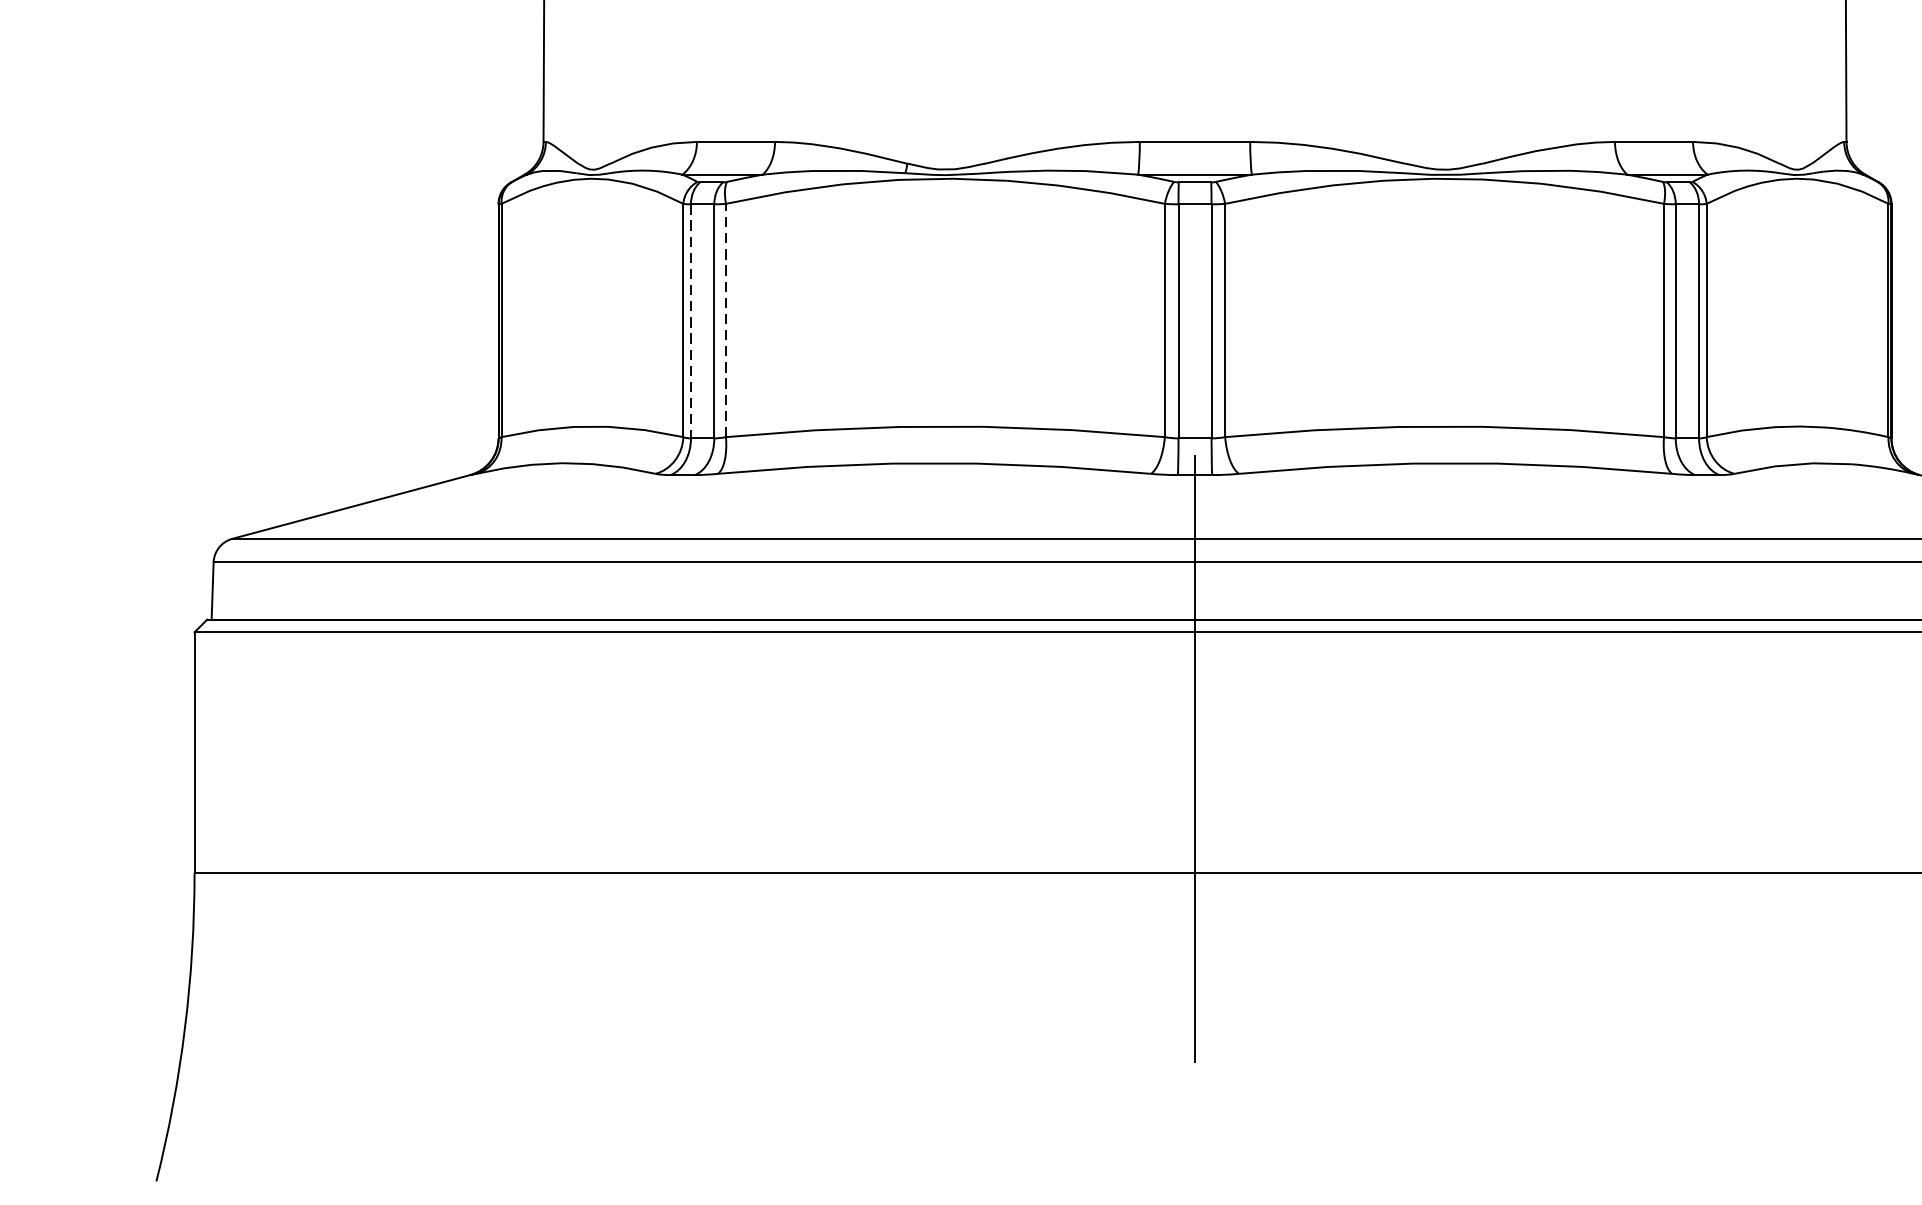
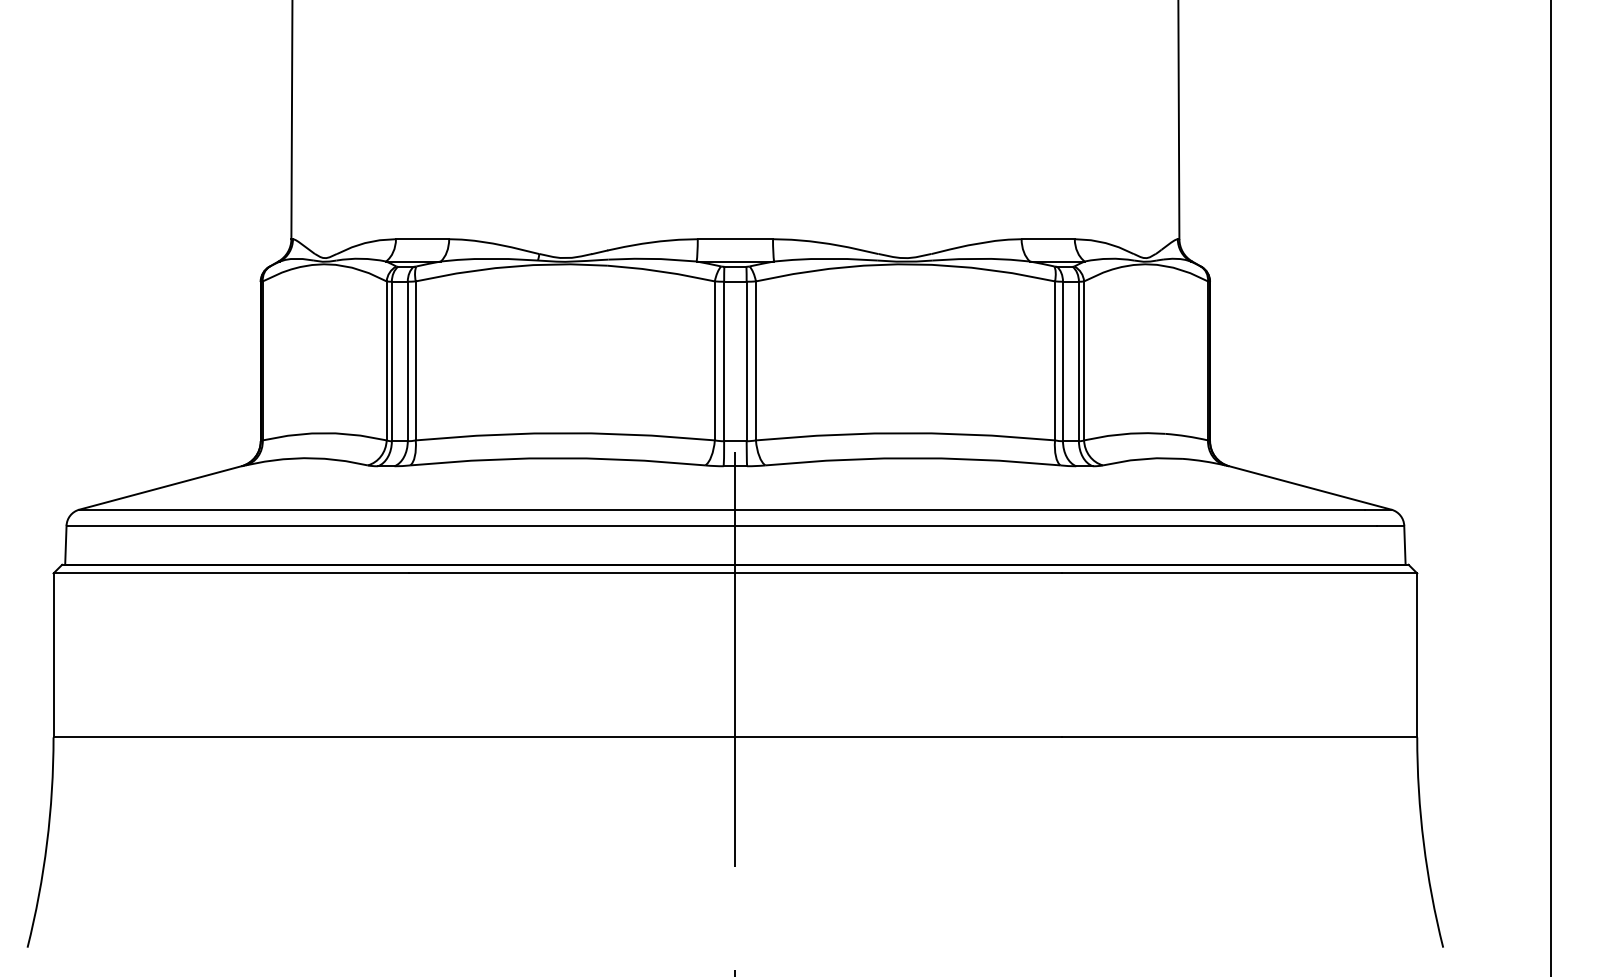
line: (725, 319) -> (415, 360), dashed -> solid
line: (690, 321) -> (391, 361), dashed -> solid

